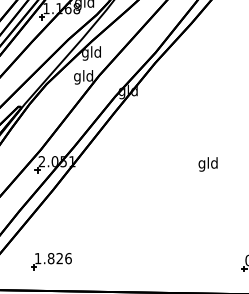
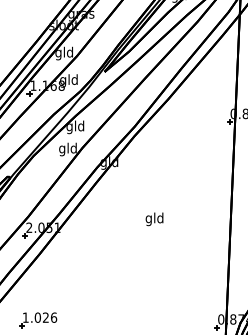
text: (208, 164) -> (154, 219), moved
text: (50, 258) -> (37, 317), 1.826 -> 1.026

